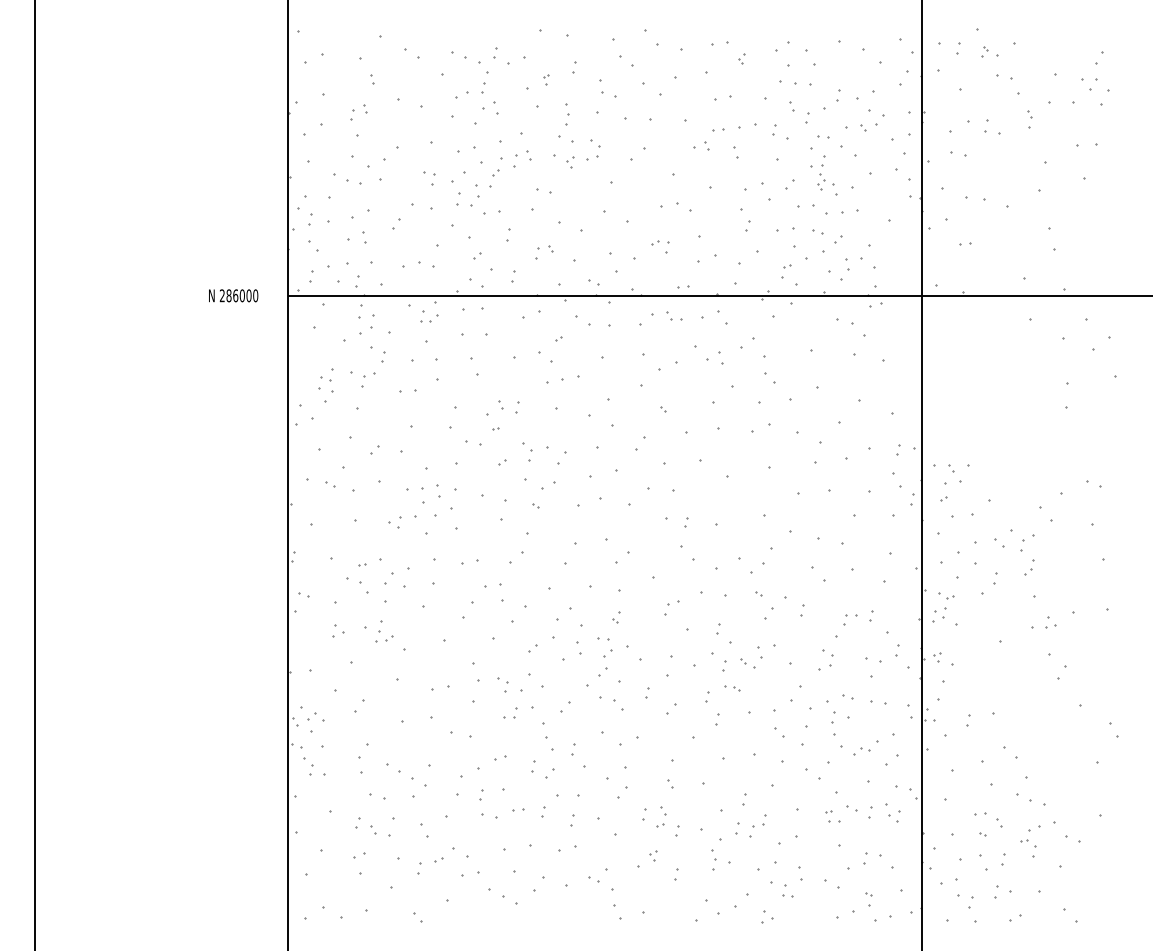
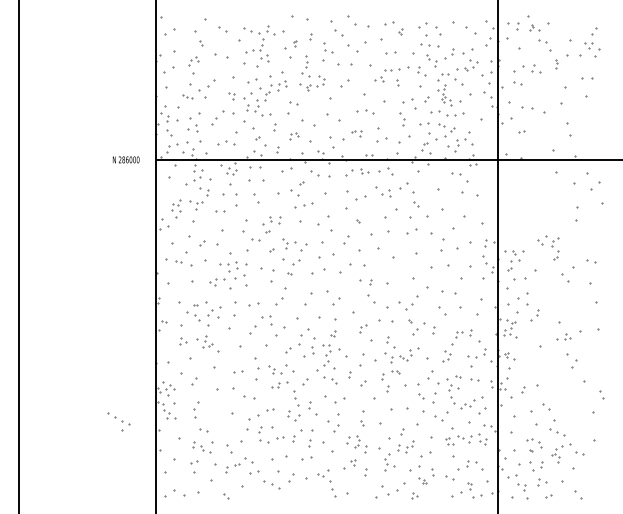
part: (347, 178) -> (187, 96), size x0.6
part: (1015, 552) -> (548, 247), moved
part: (406, 779) -> (118, 421), moved
part: (781, 889) -> (422, 480), size x0.6

